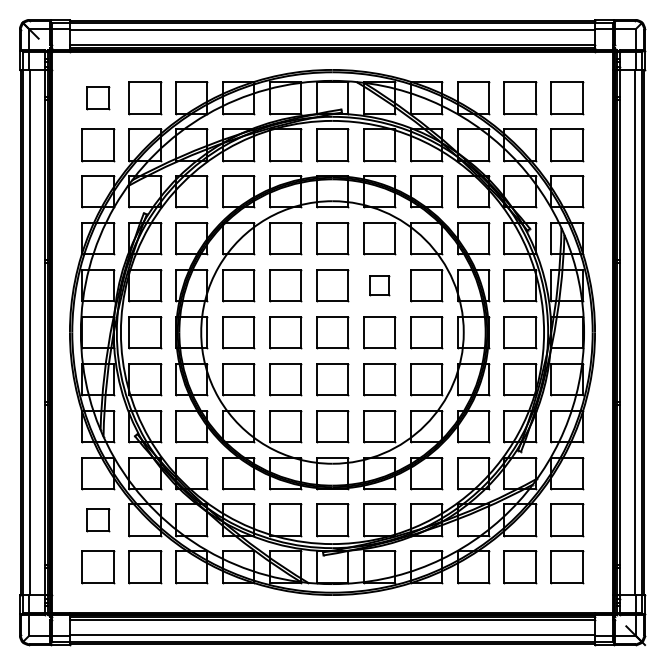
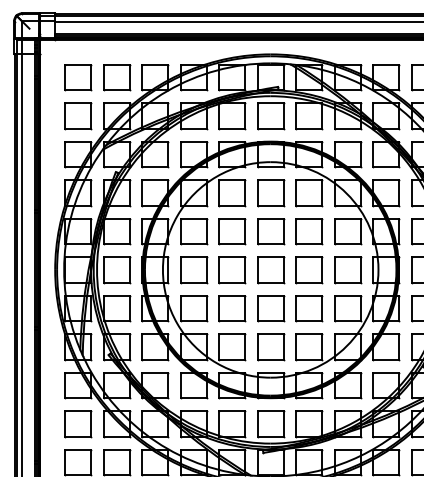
part: (98, 98) -> (78, 77), size x1.43
part: (379, 285) -> (309, 231), size x1.67
part: (98, 520) -> (78, 424), size x1.43

